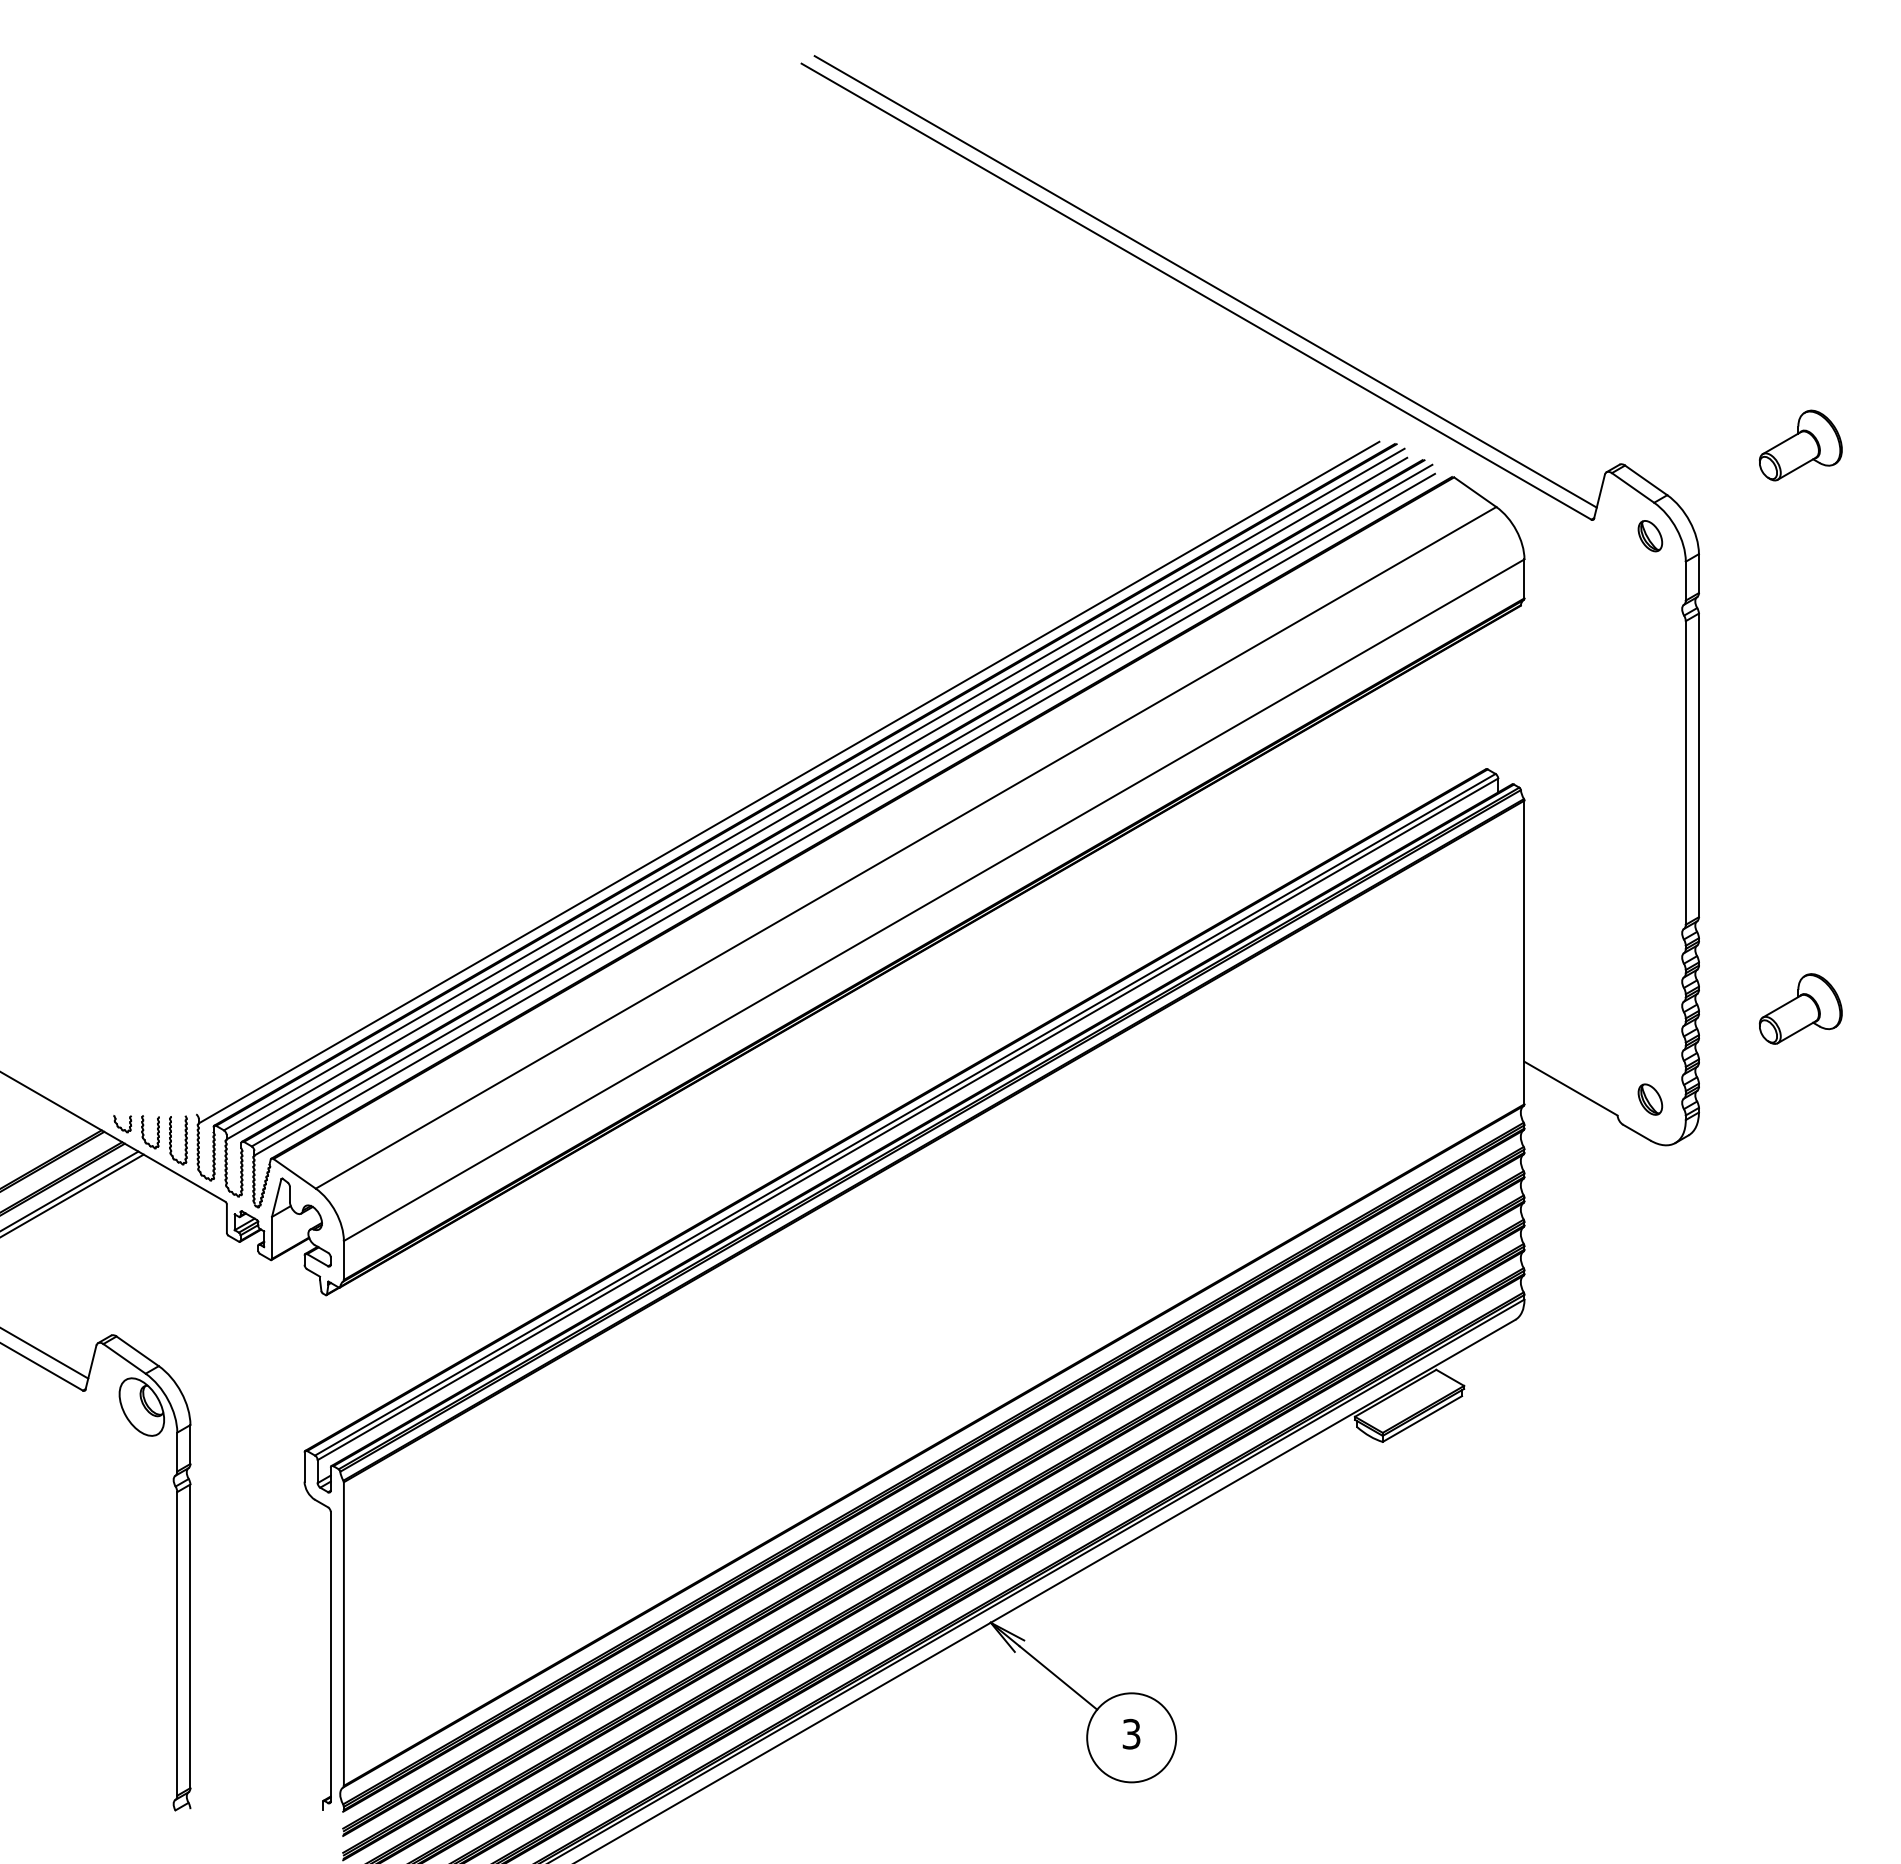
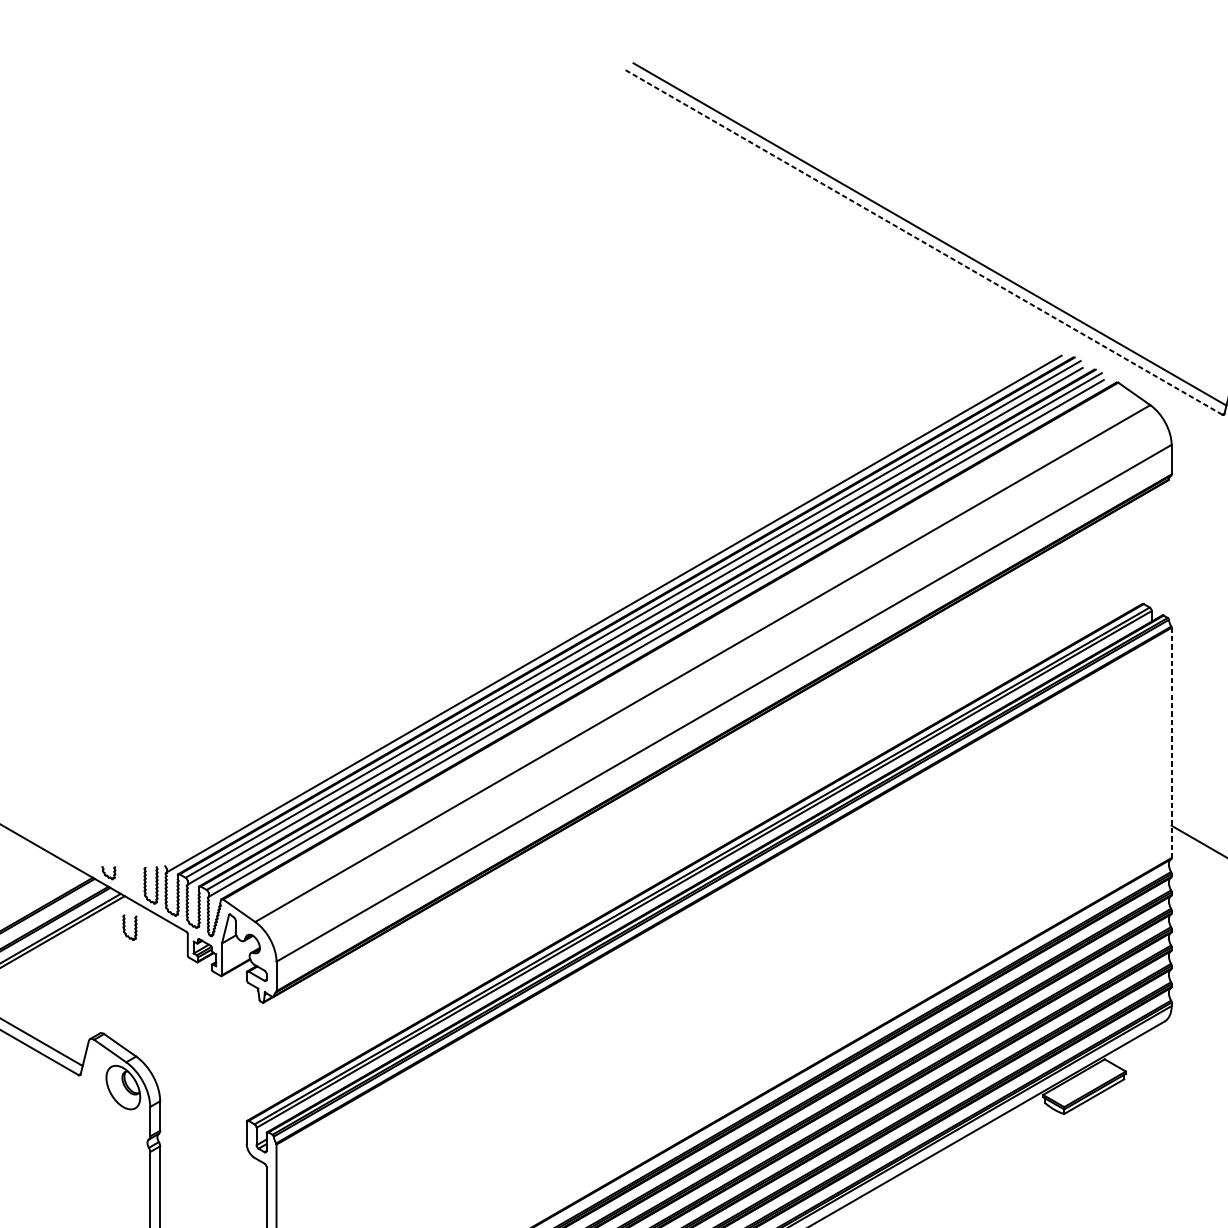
line: (1196, 291) -> (922, 241), solid -> dashed
line: (1524, 952) -> (1171, 742), solid -> dashed
part: (144, 1130) -> (125, 926), moved

